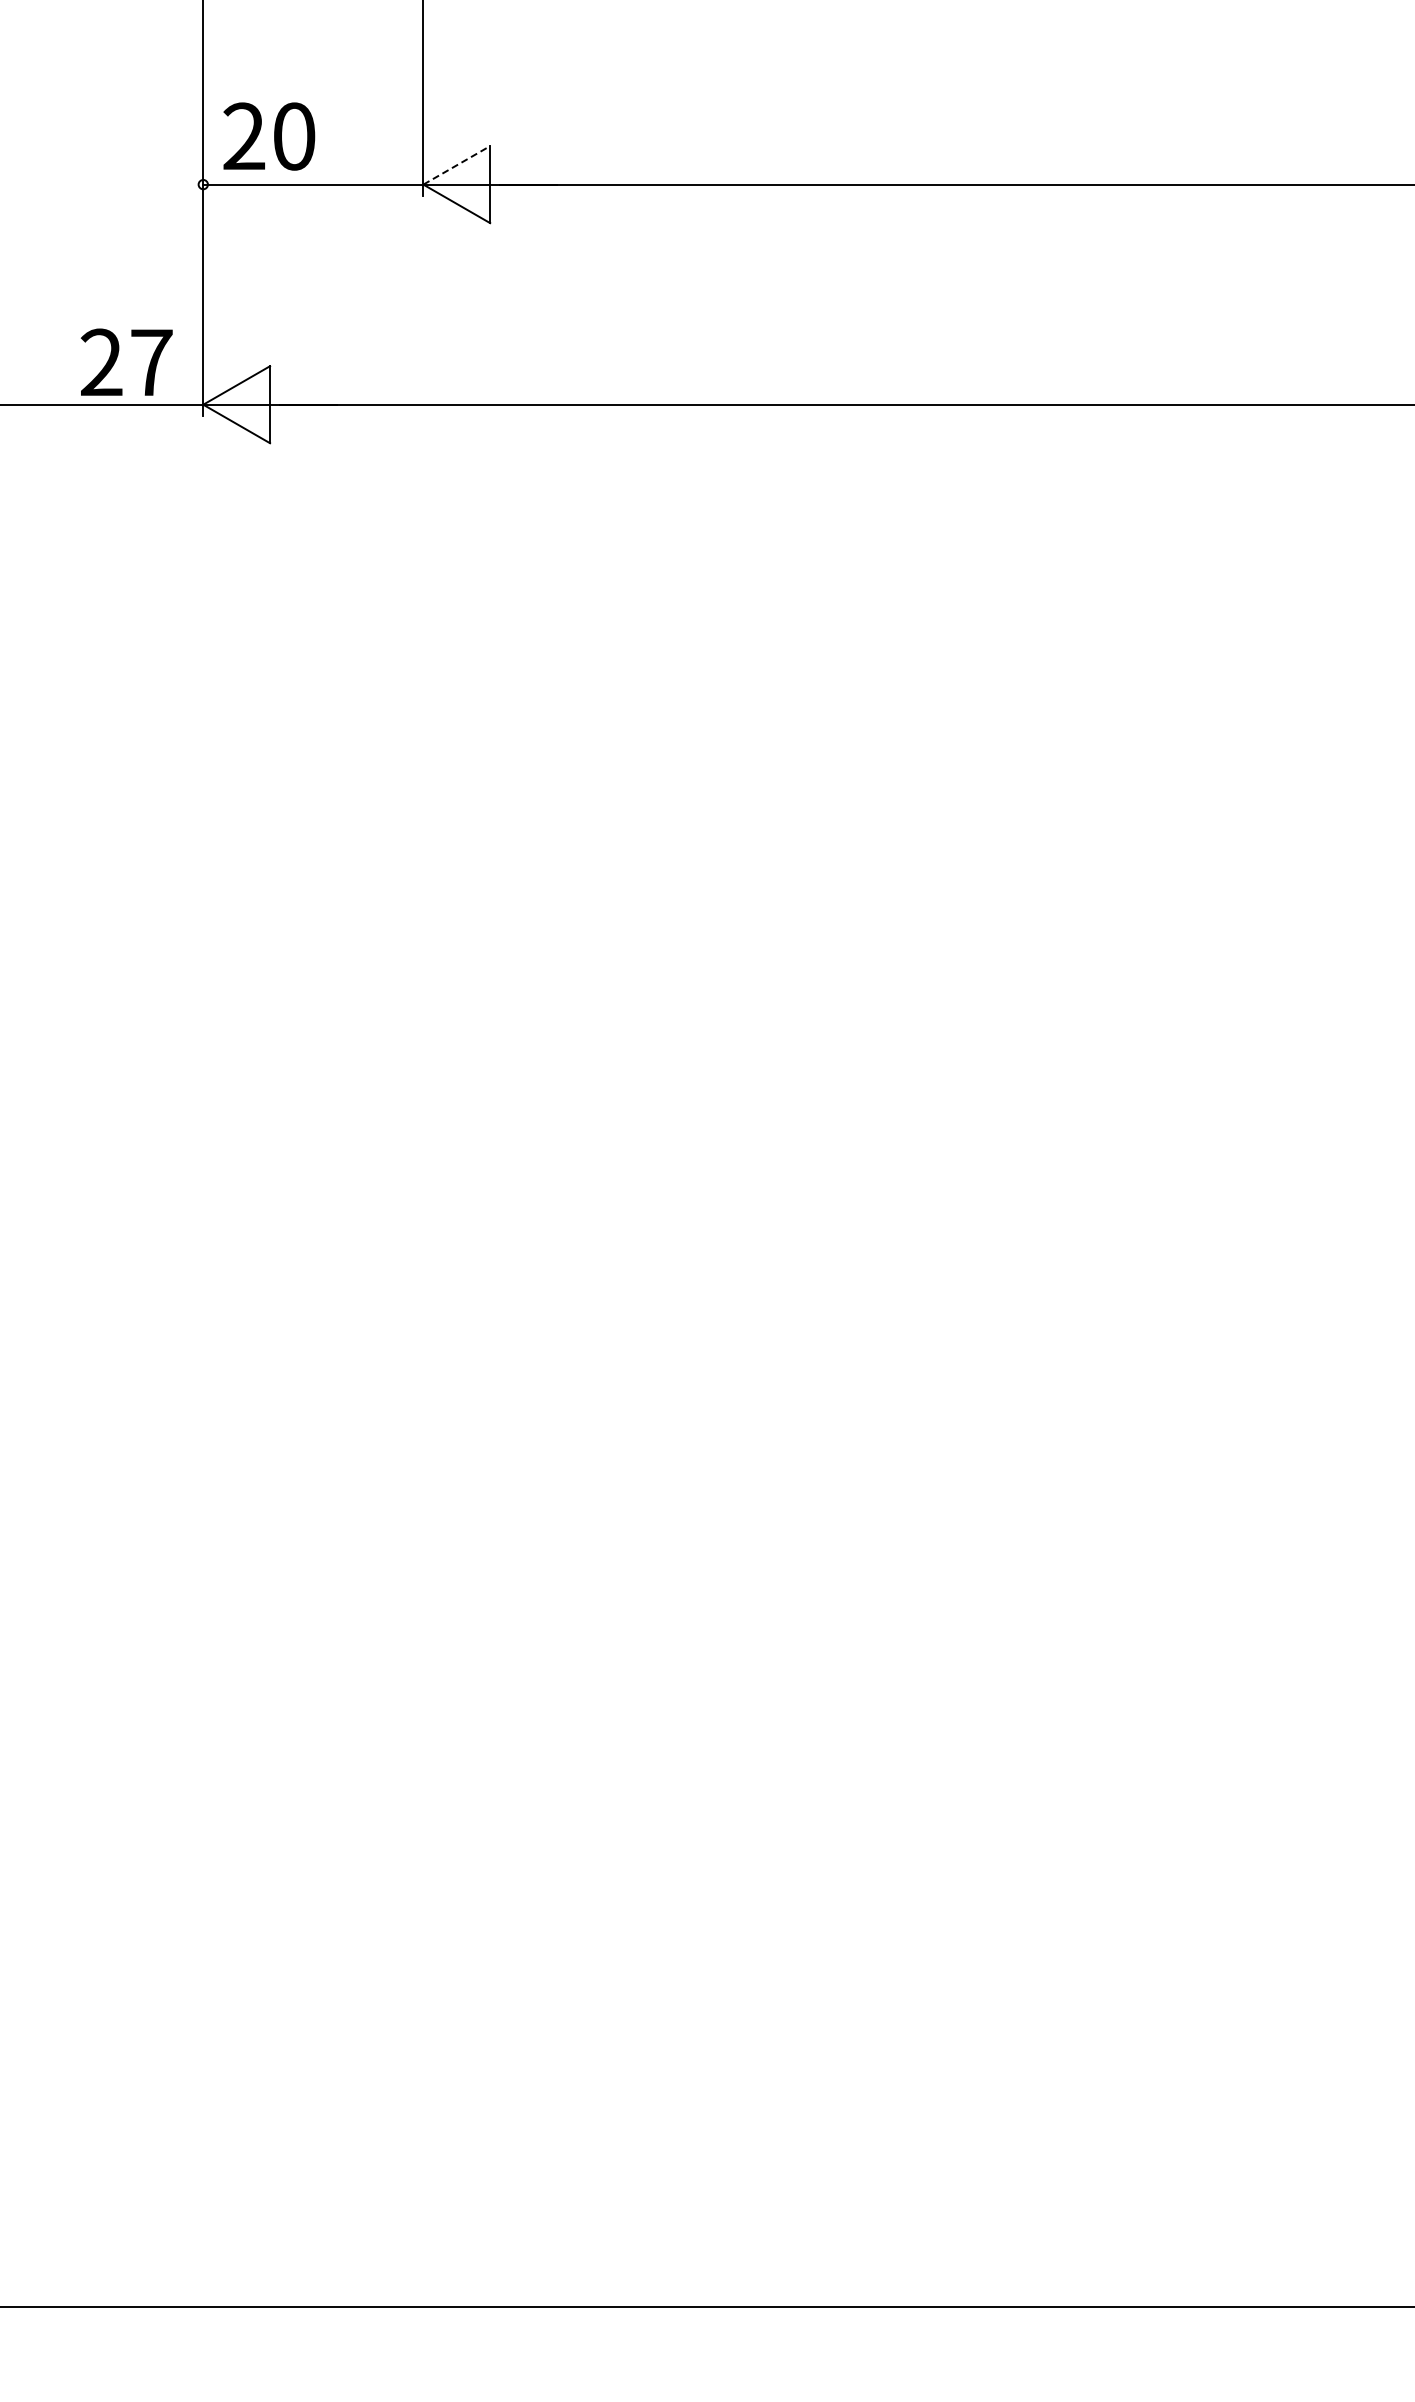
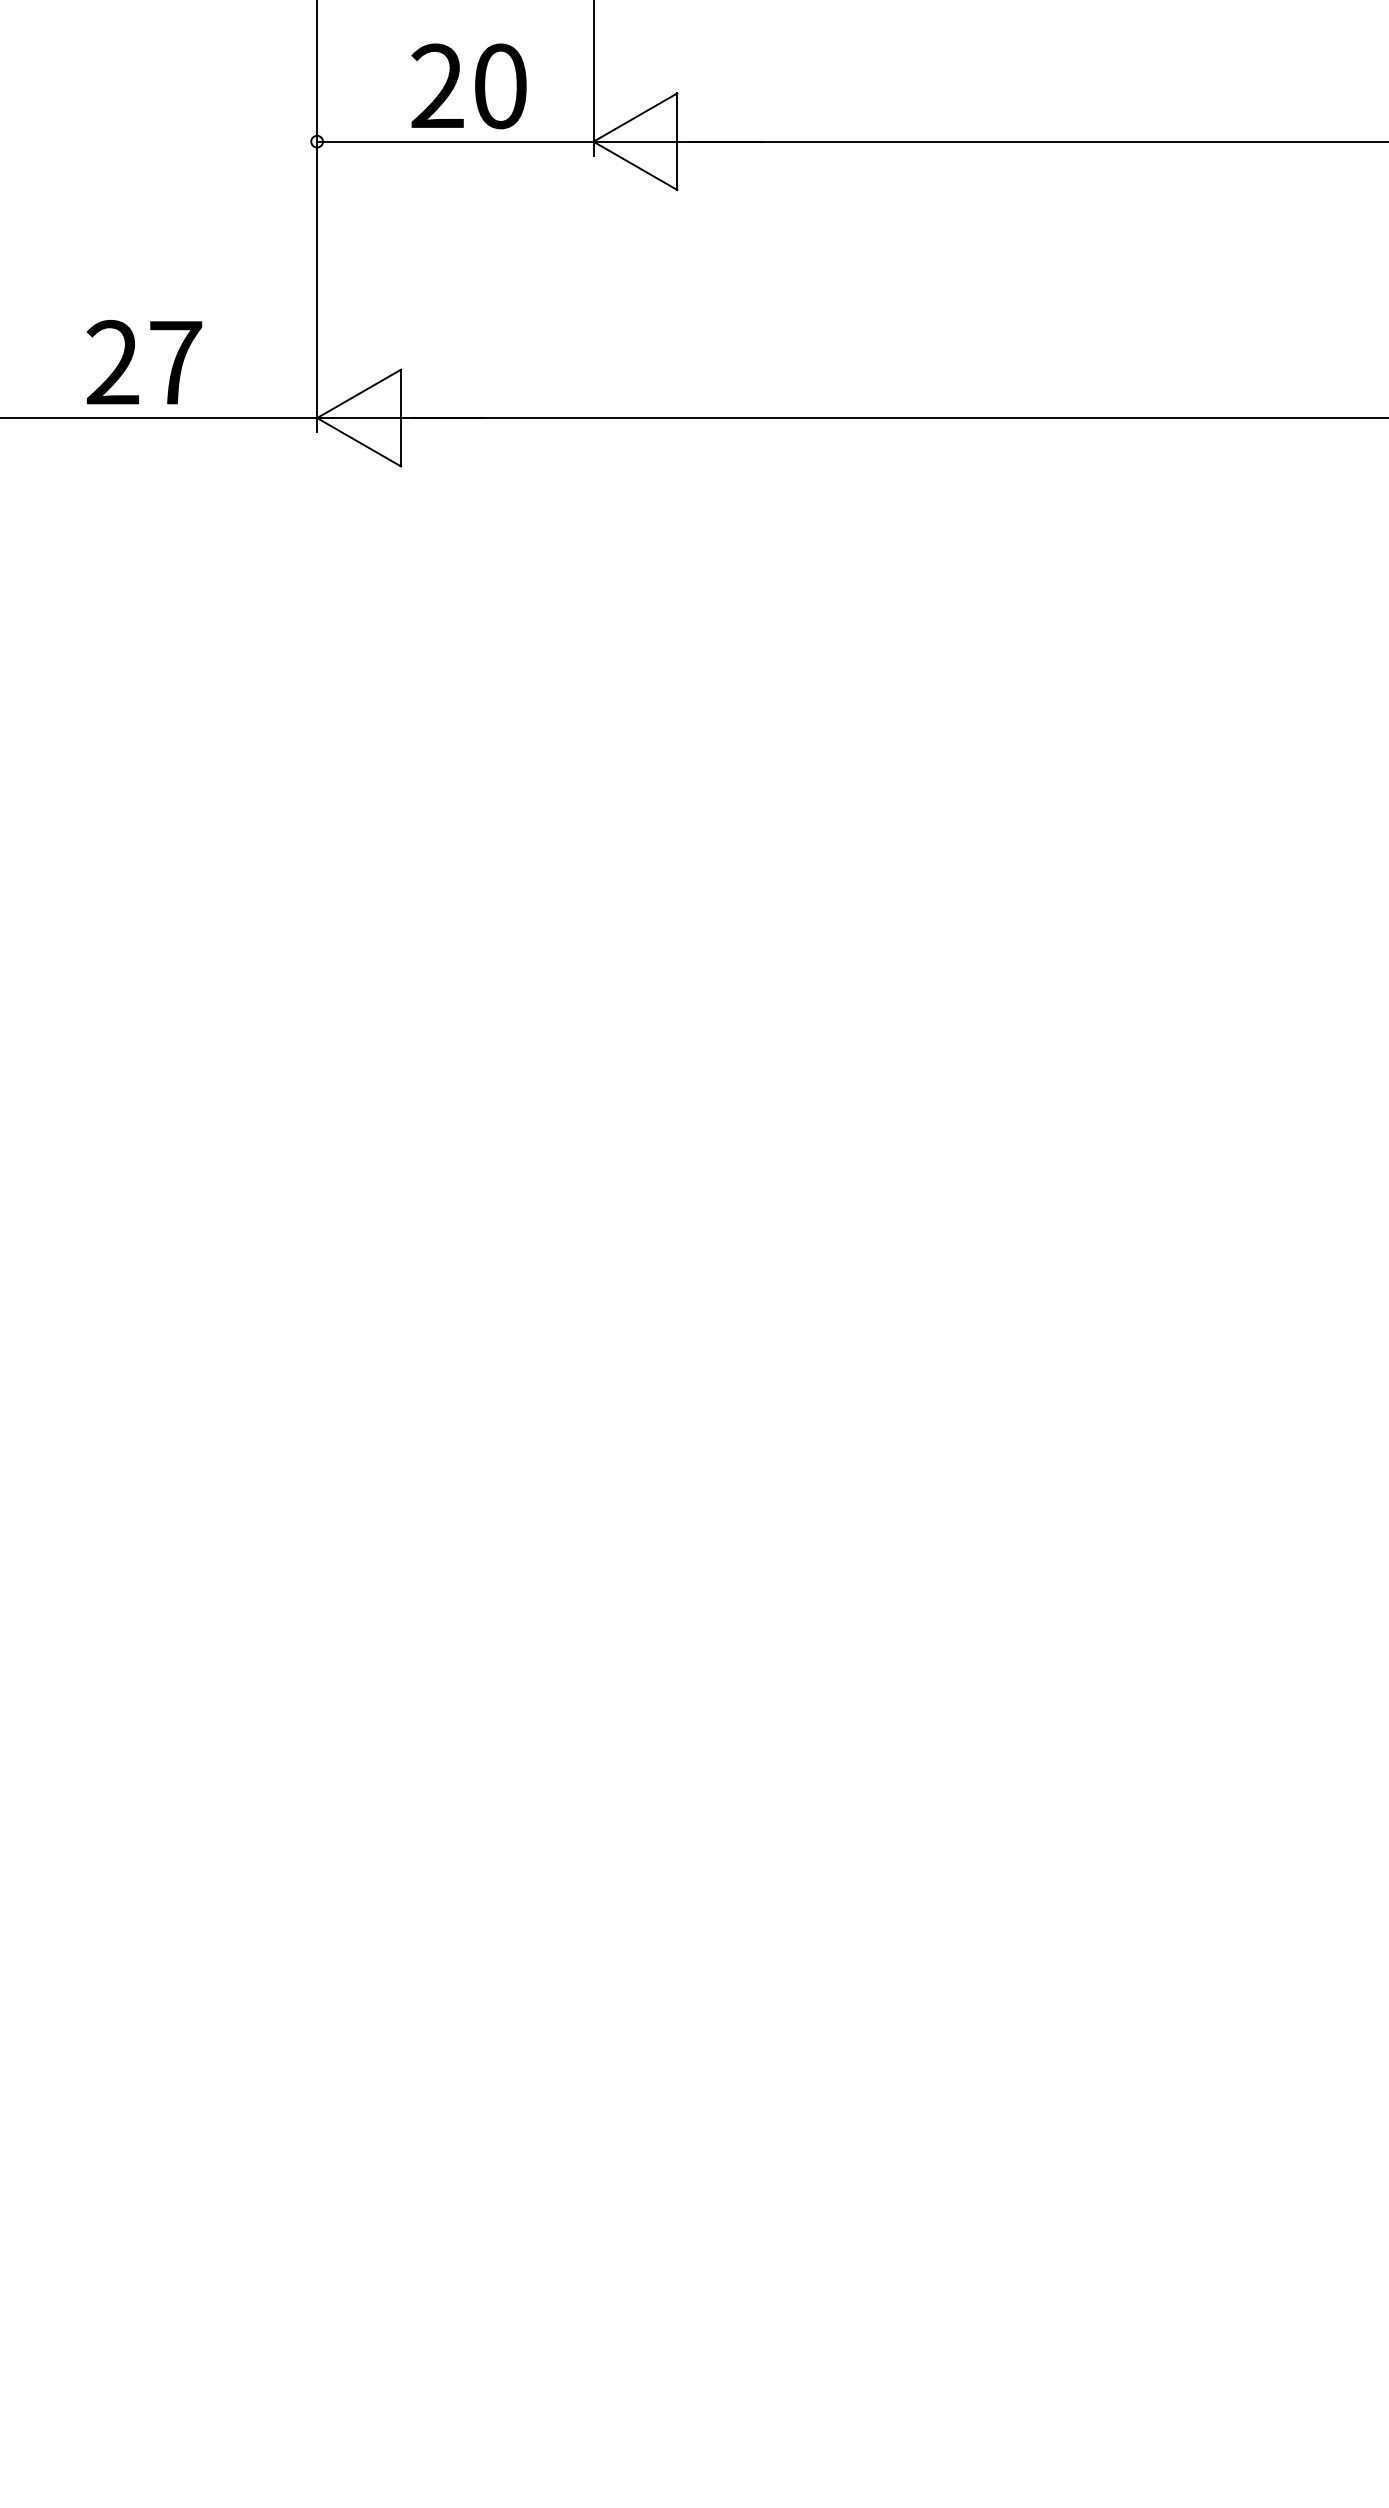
text: (269, 136) -> (469, 86), moved
line: (456, 165) -> (635, 117), dashed -> solid
text: (126, 361) -> (144, 361), moved

